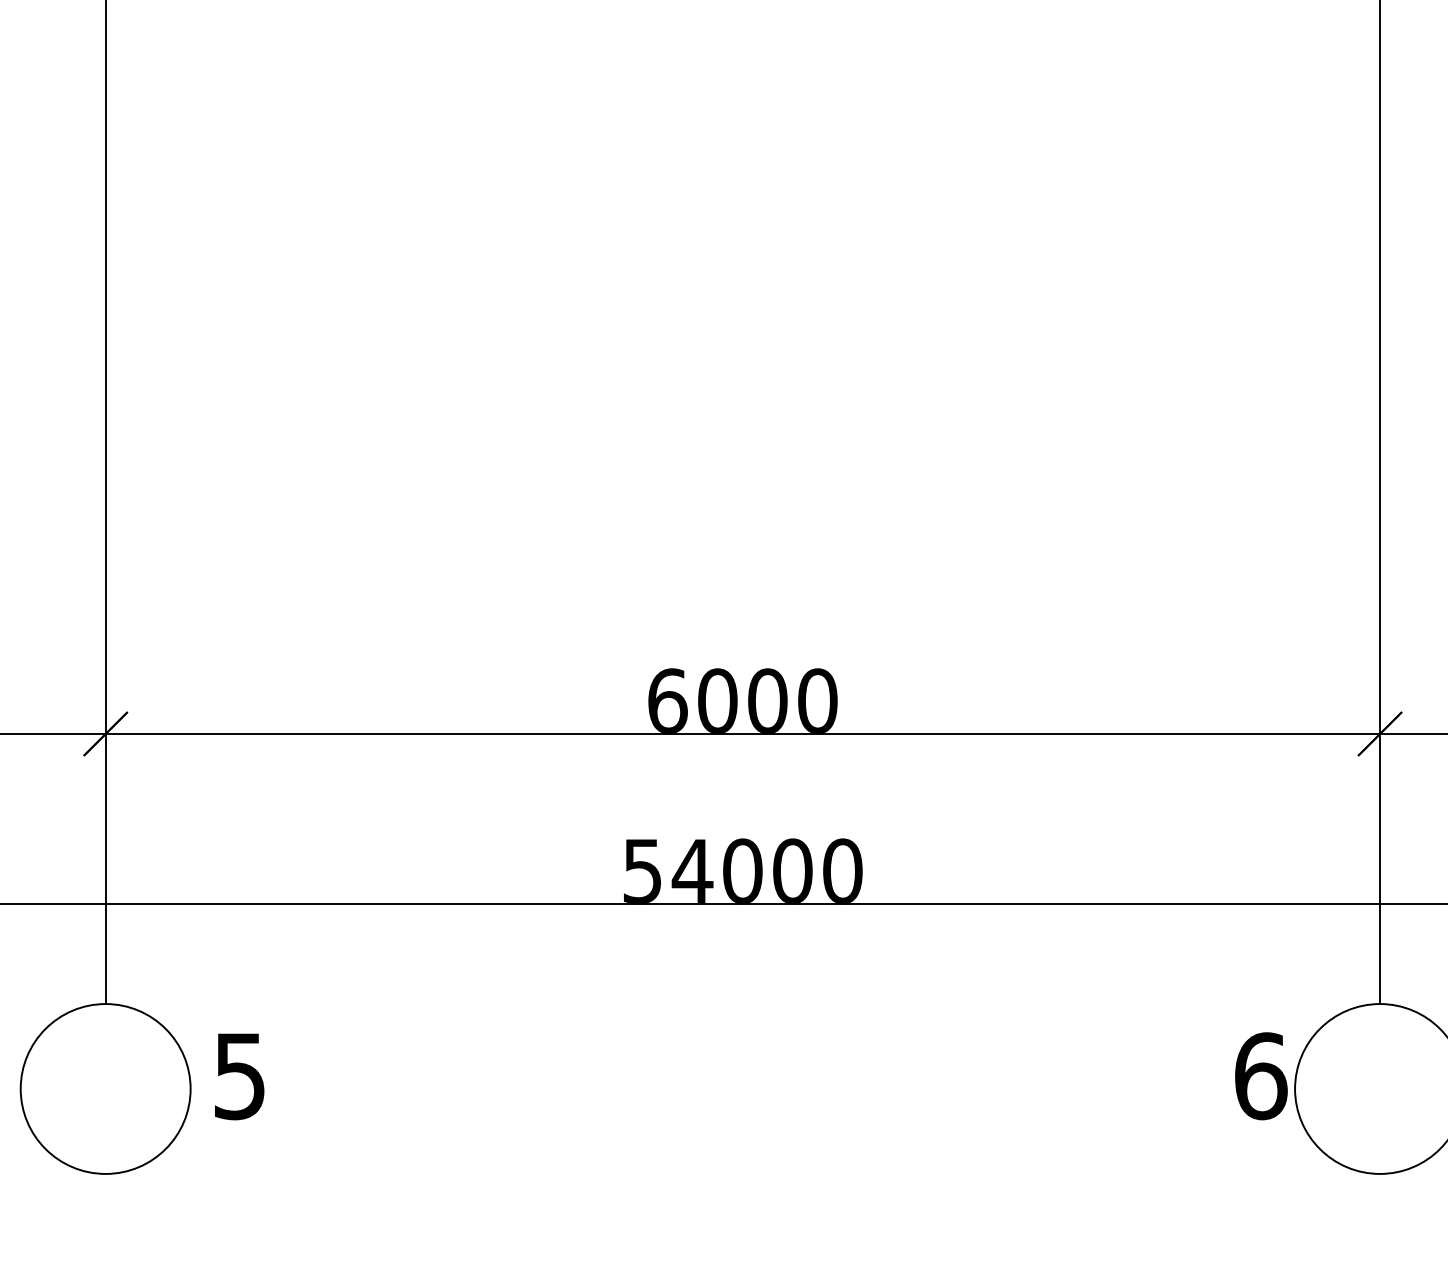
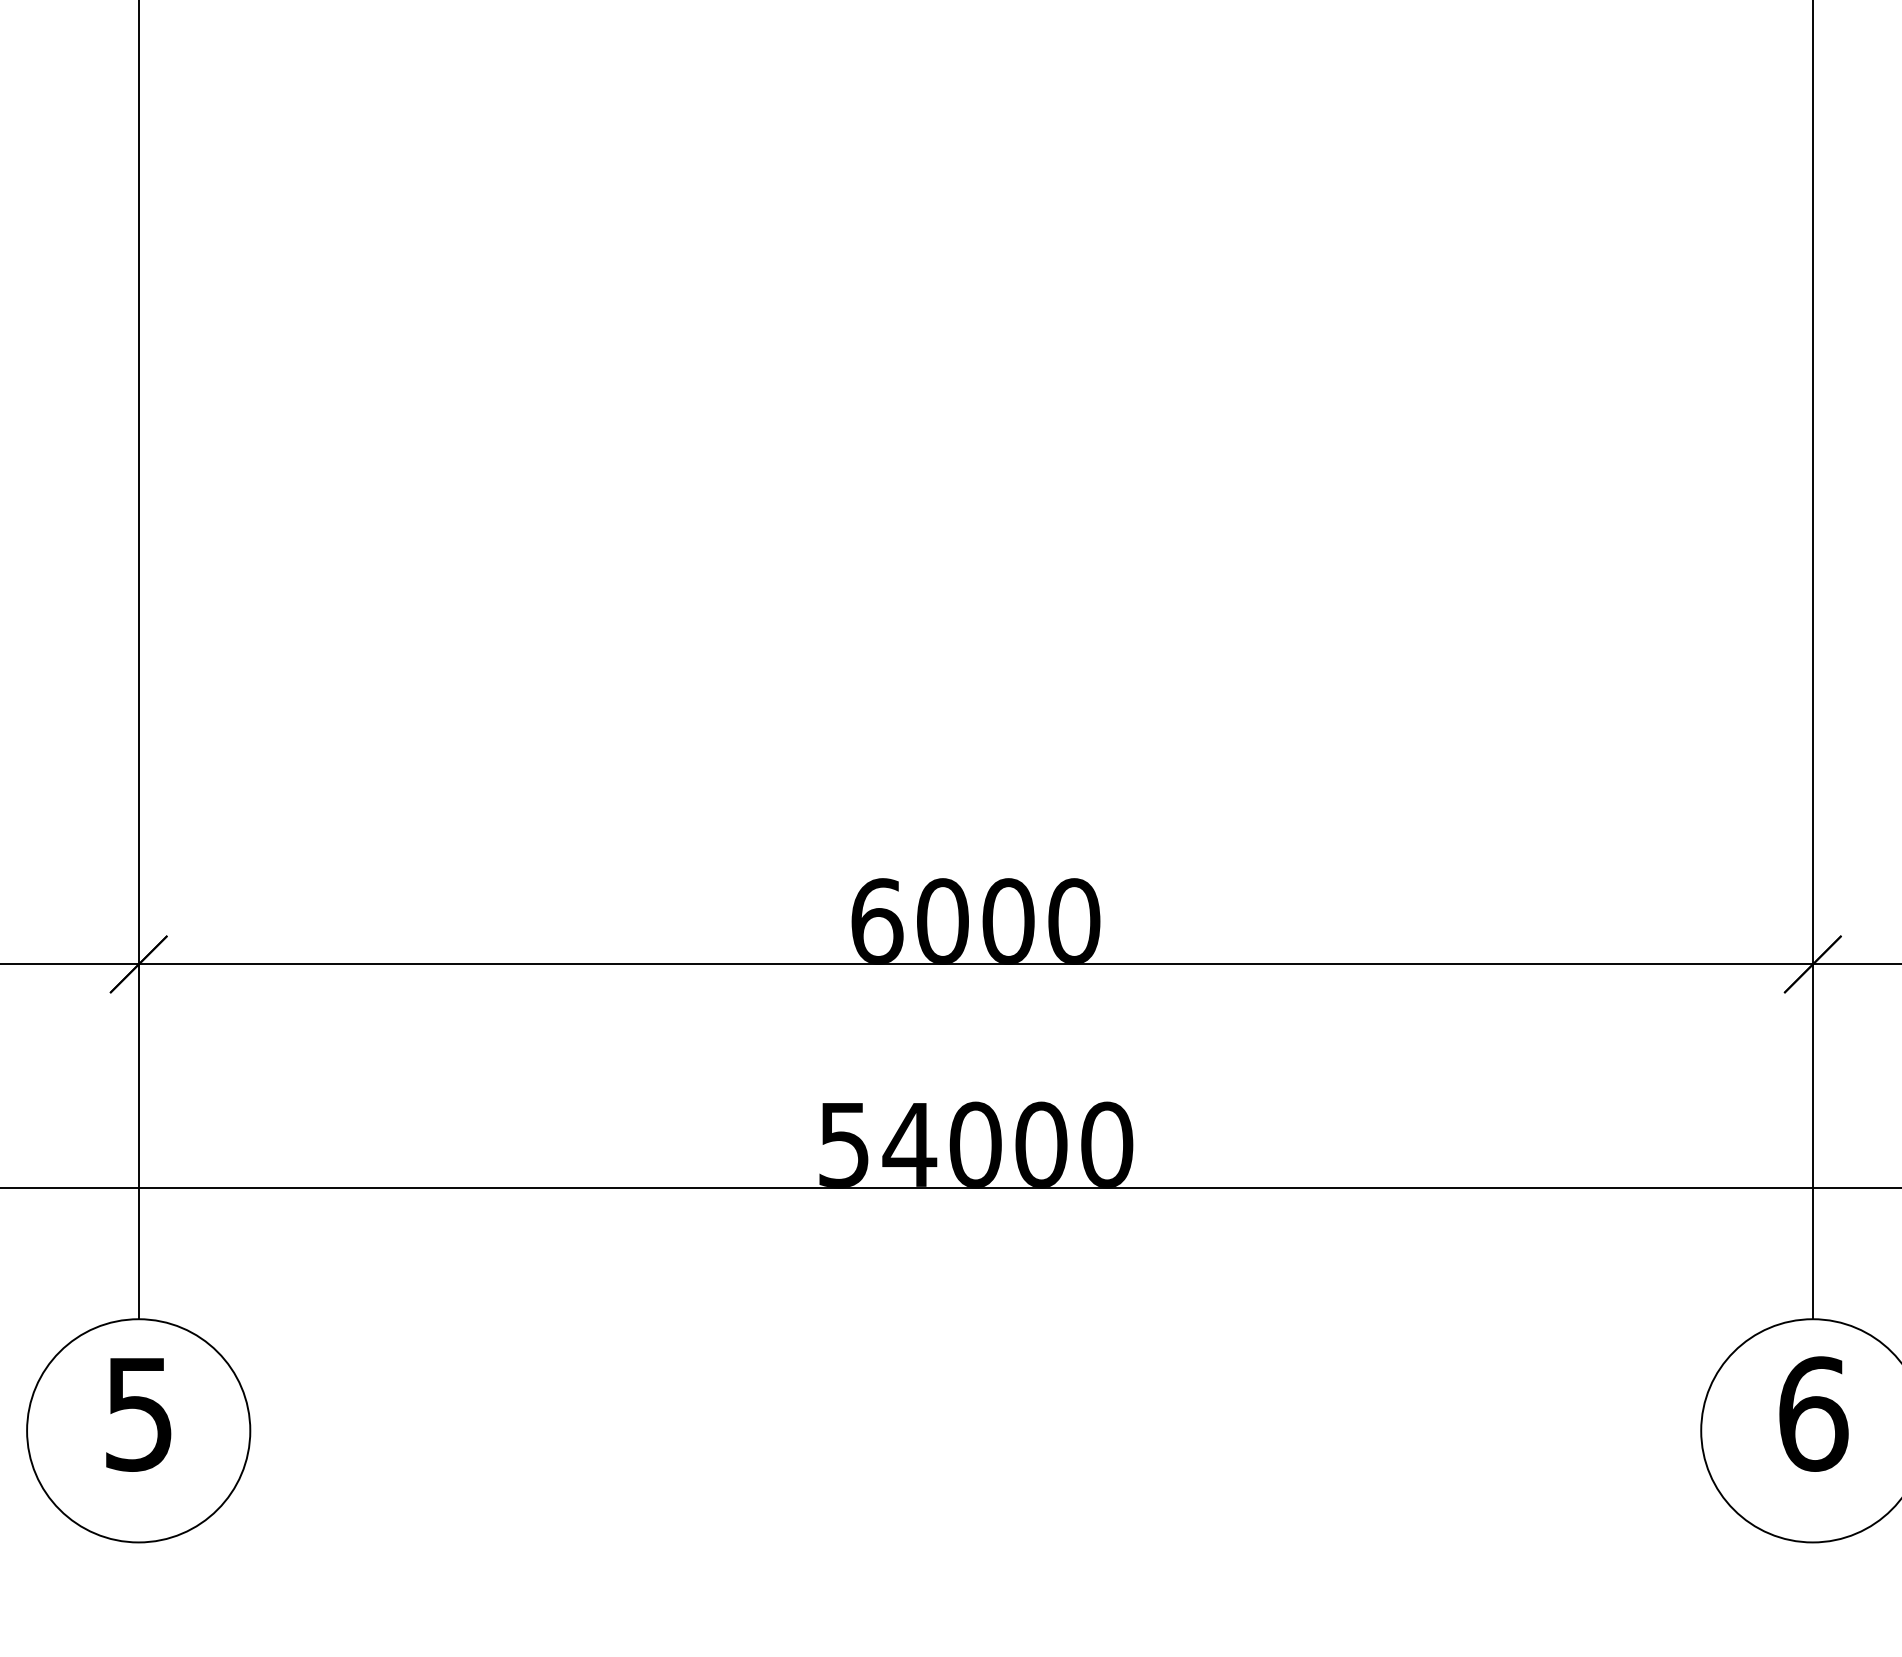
text: (1261, 1075) -> (1813, 1413), moved
text: (239, 1076) -> (138, 1414), moved

